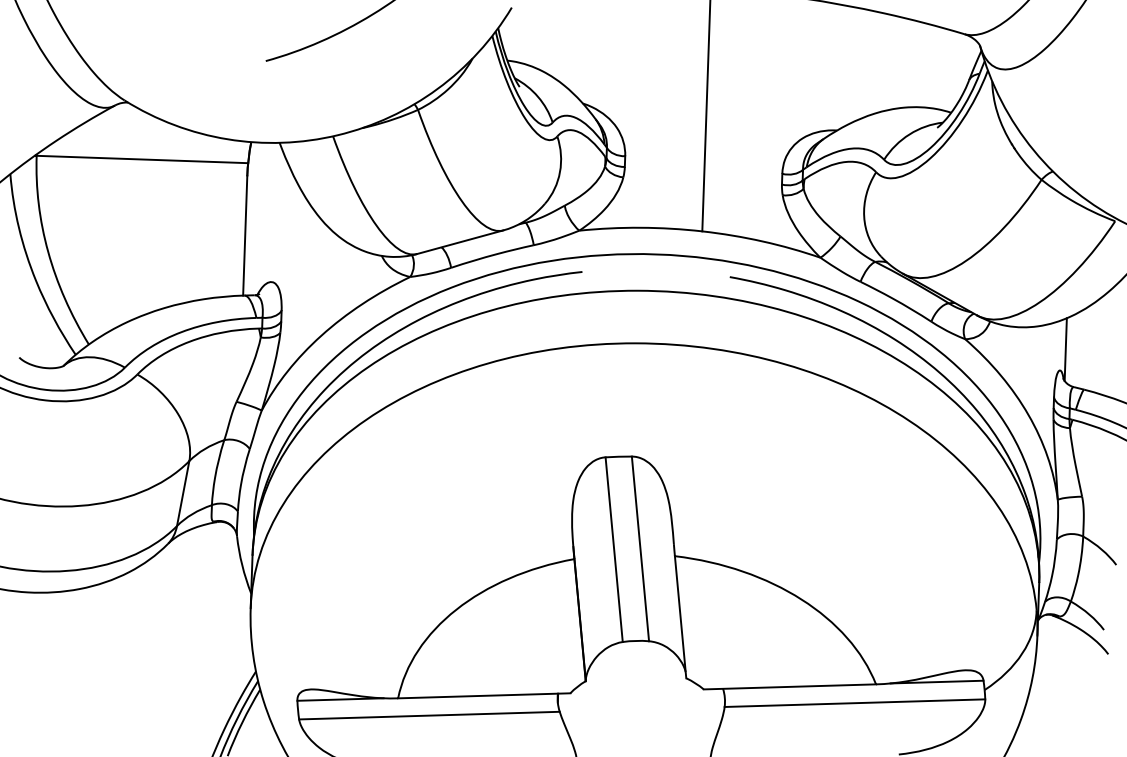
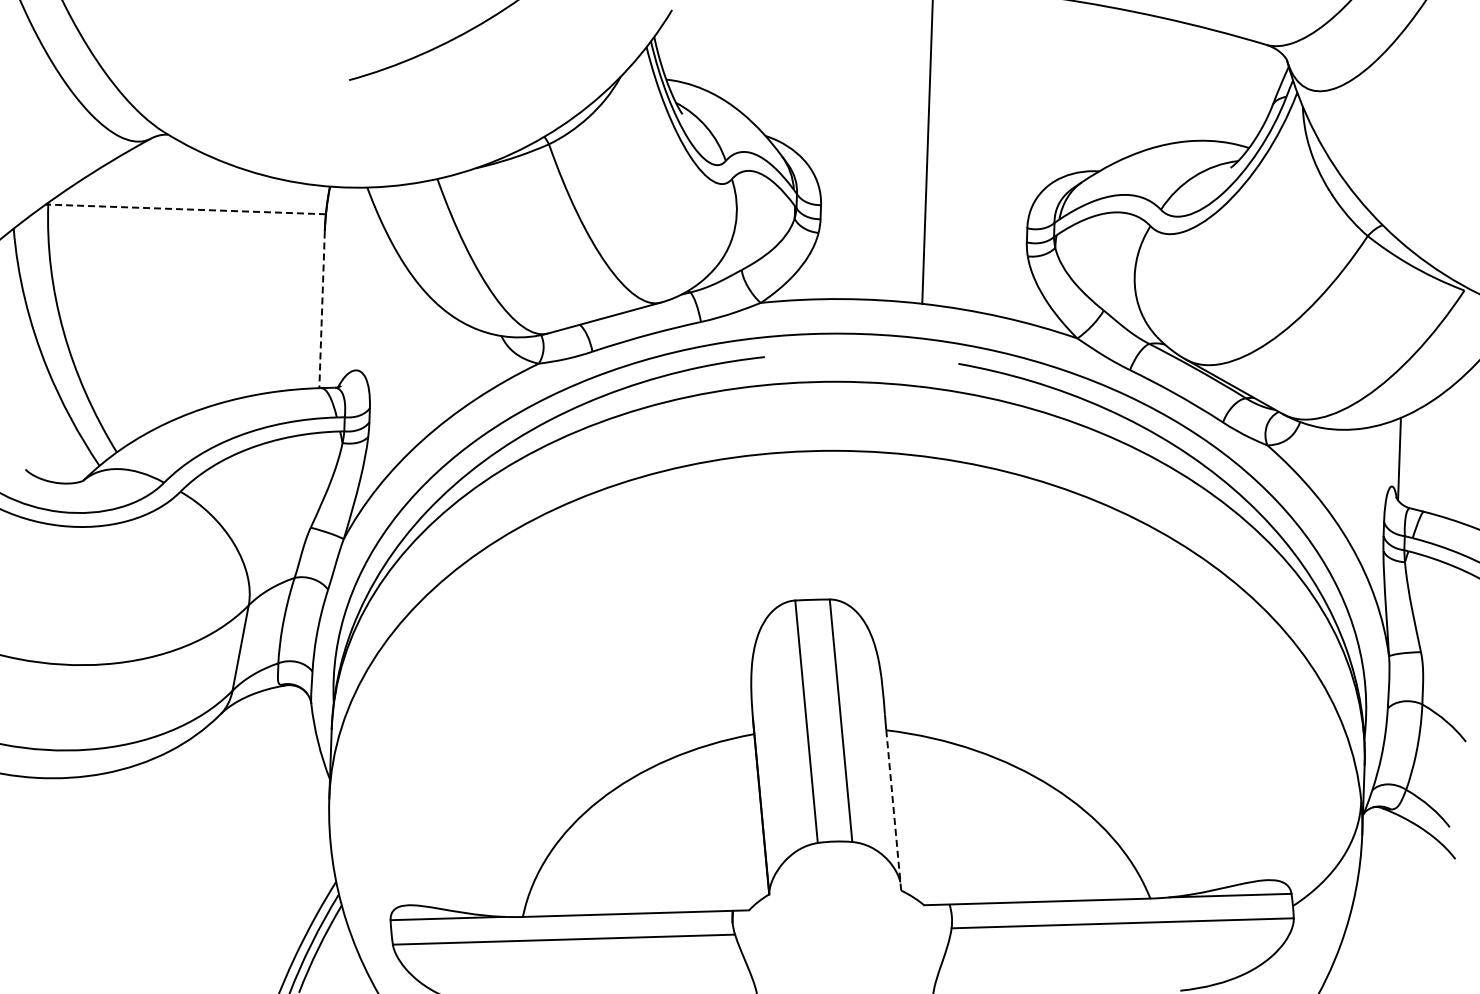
line: (142, 159) -> (187, 209), solid -> dashed
line: (245, 236) -> (322, 310), solid -> dashed
line: (680, 617) -> (893, 810), solid -> dashed

